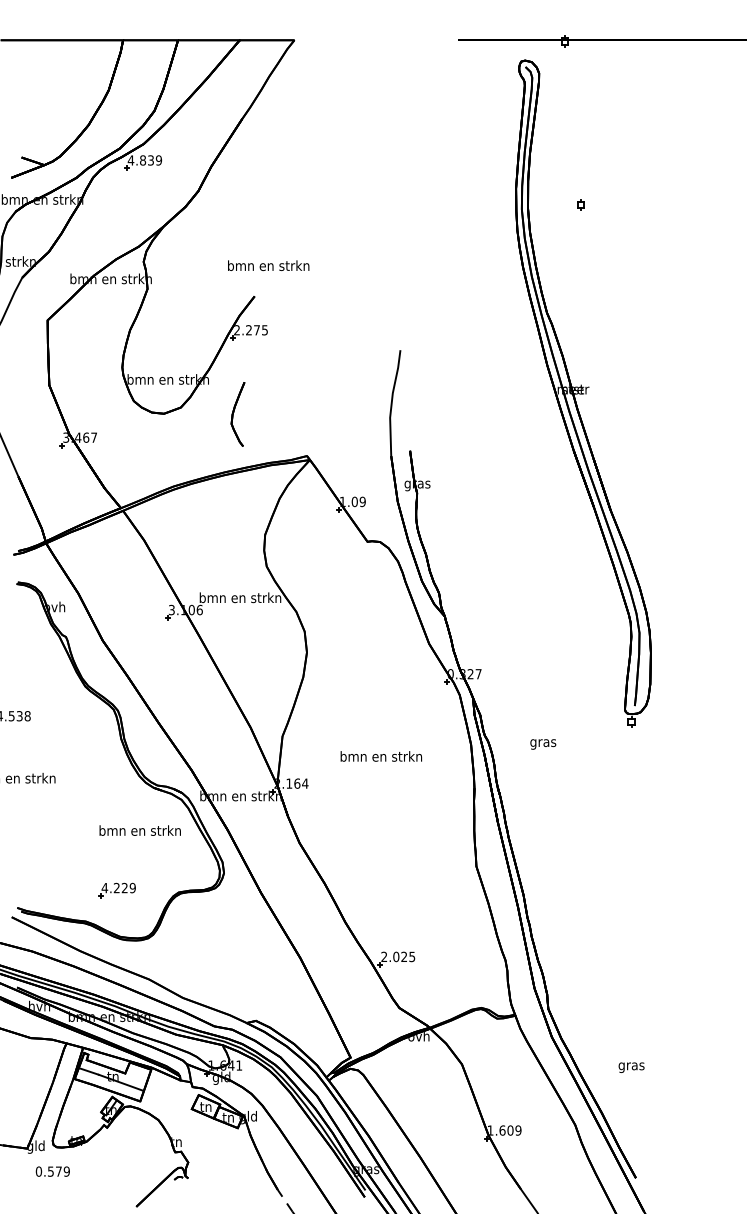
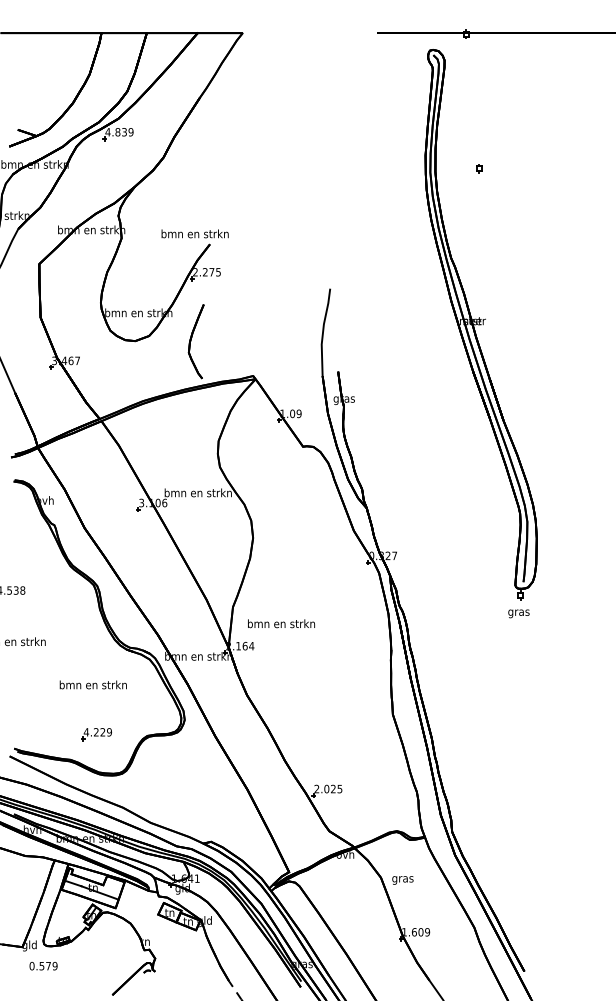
text: (268, 265) -> (195, 233), moved
part: (237, 414) -> (195, 341), size x1.4
text: (543, 744) -> (519, 613), moved
text: (380, 756) -> (280, 623), moved
text: (139, 830) -> (92, 684), moved
text: (631, 1067) -> (402, 880), moved

